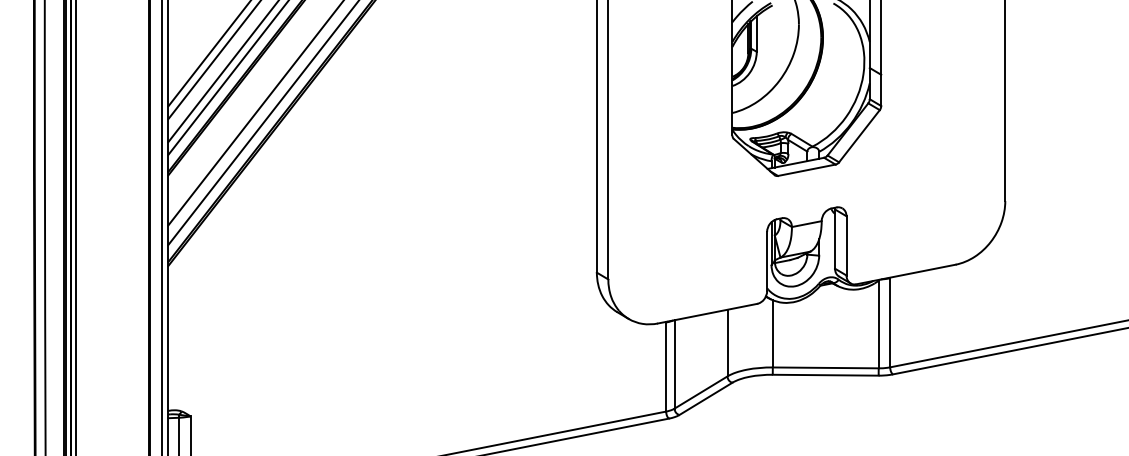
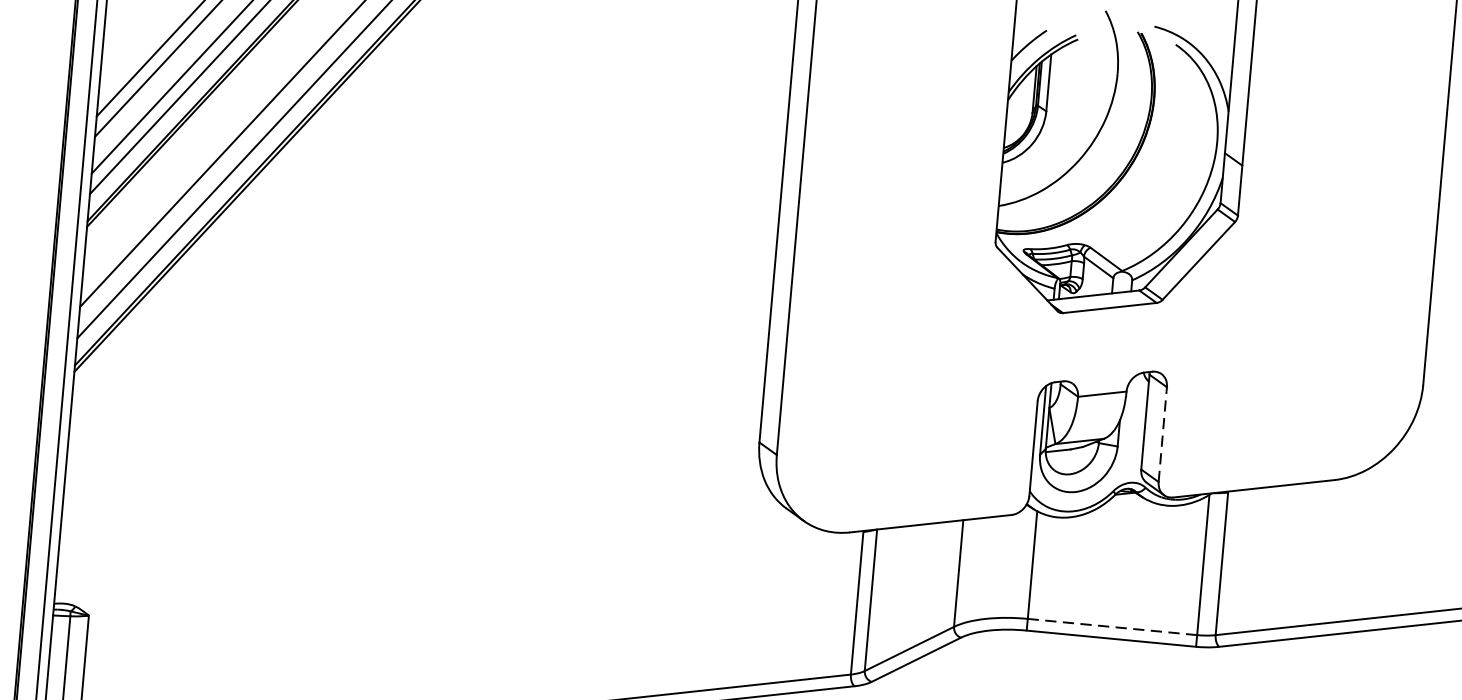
line: (846, 245) -> (1162, 433), solid -> dashed
line: (825, 367) -> (1112, 626), solid -> dashed

